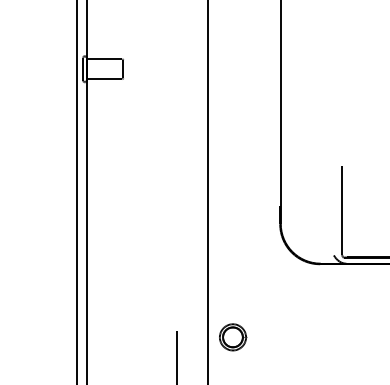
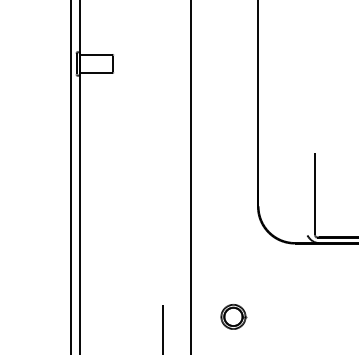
part: (233, 336) -> (233, 316), moved

